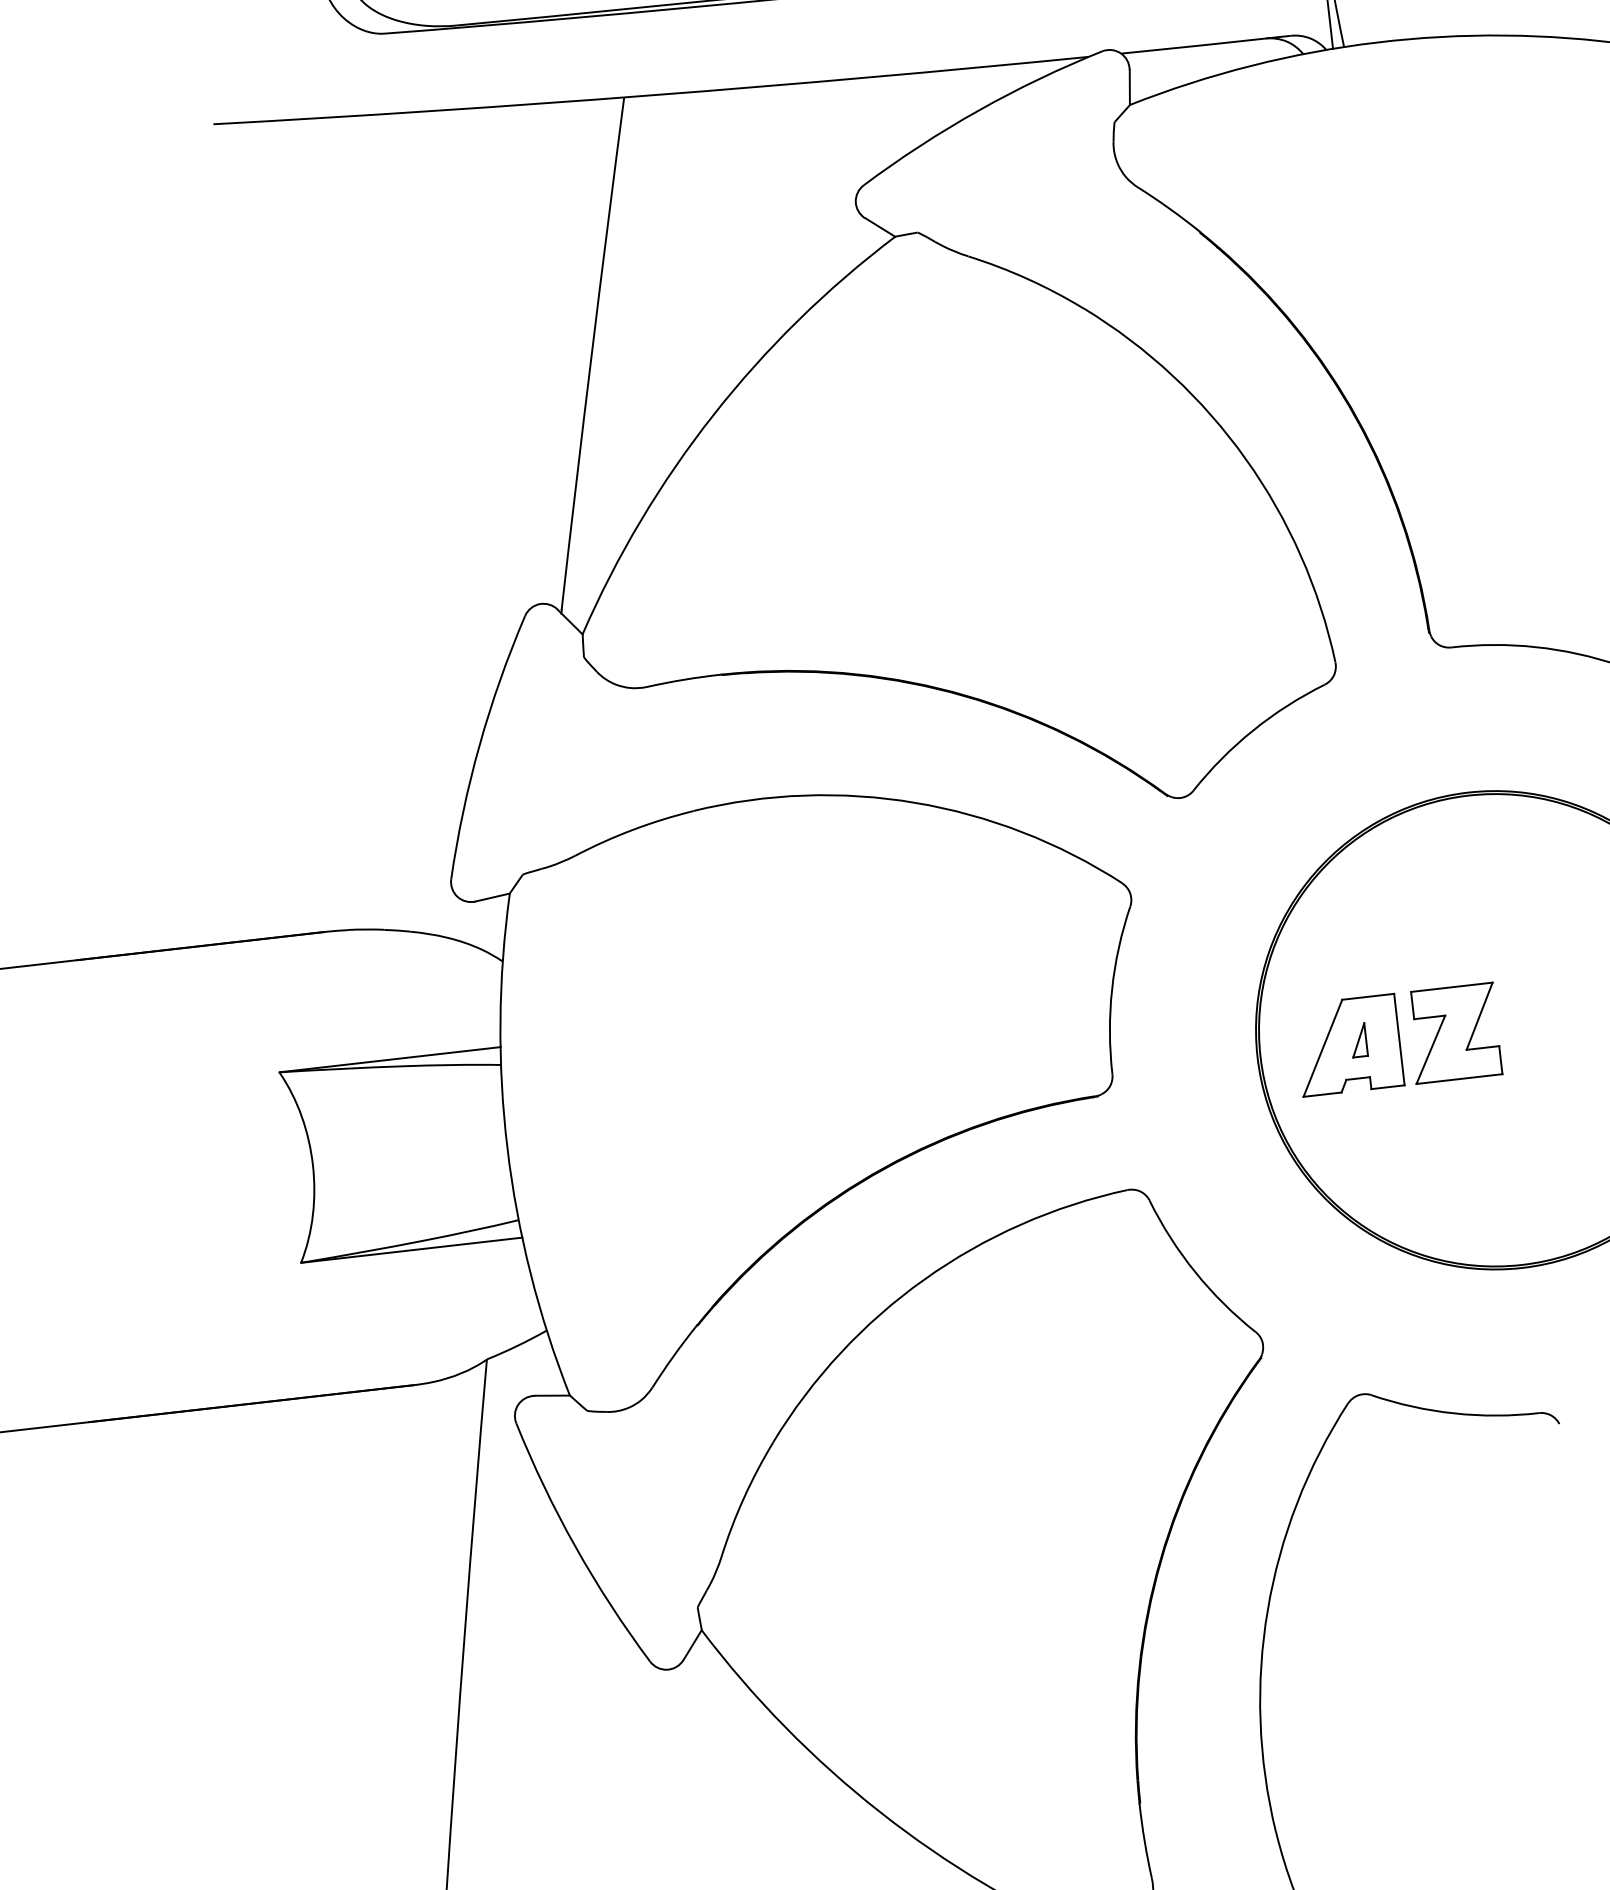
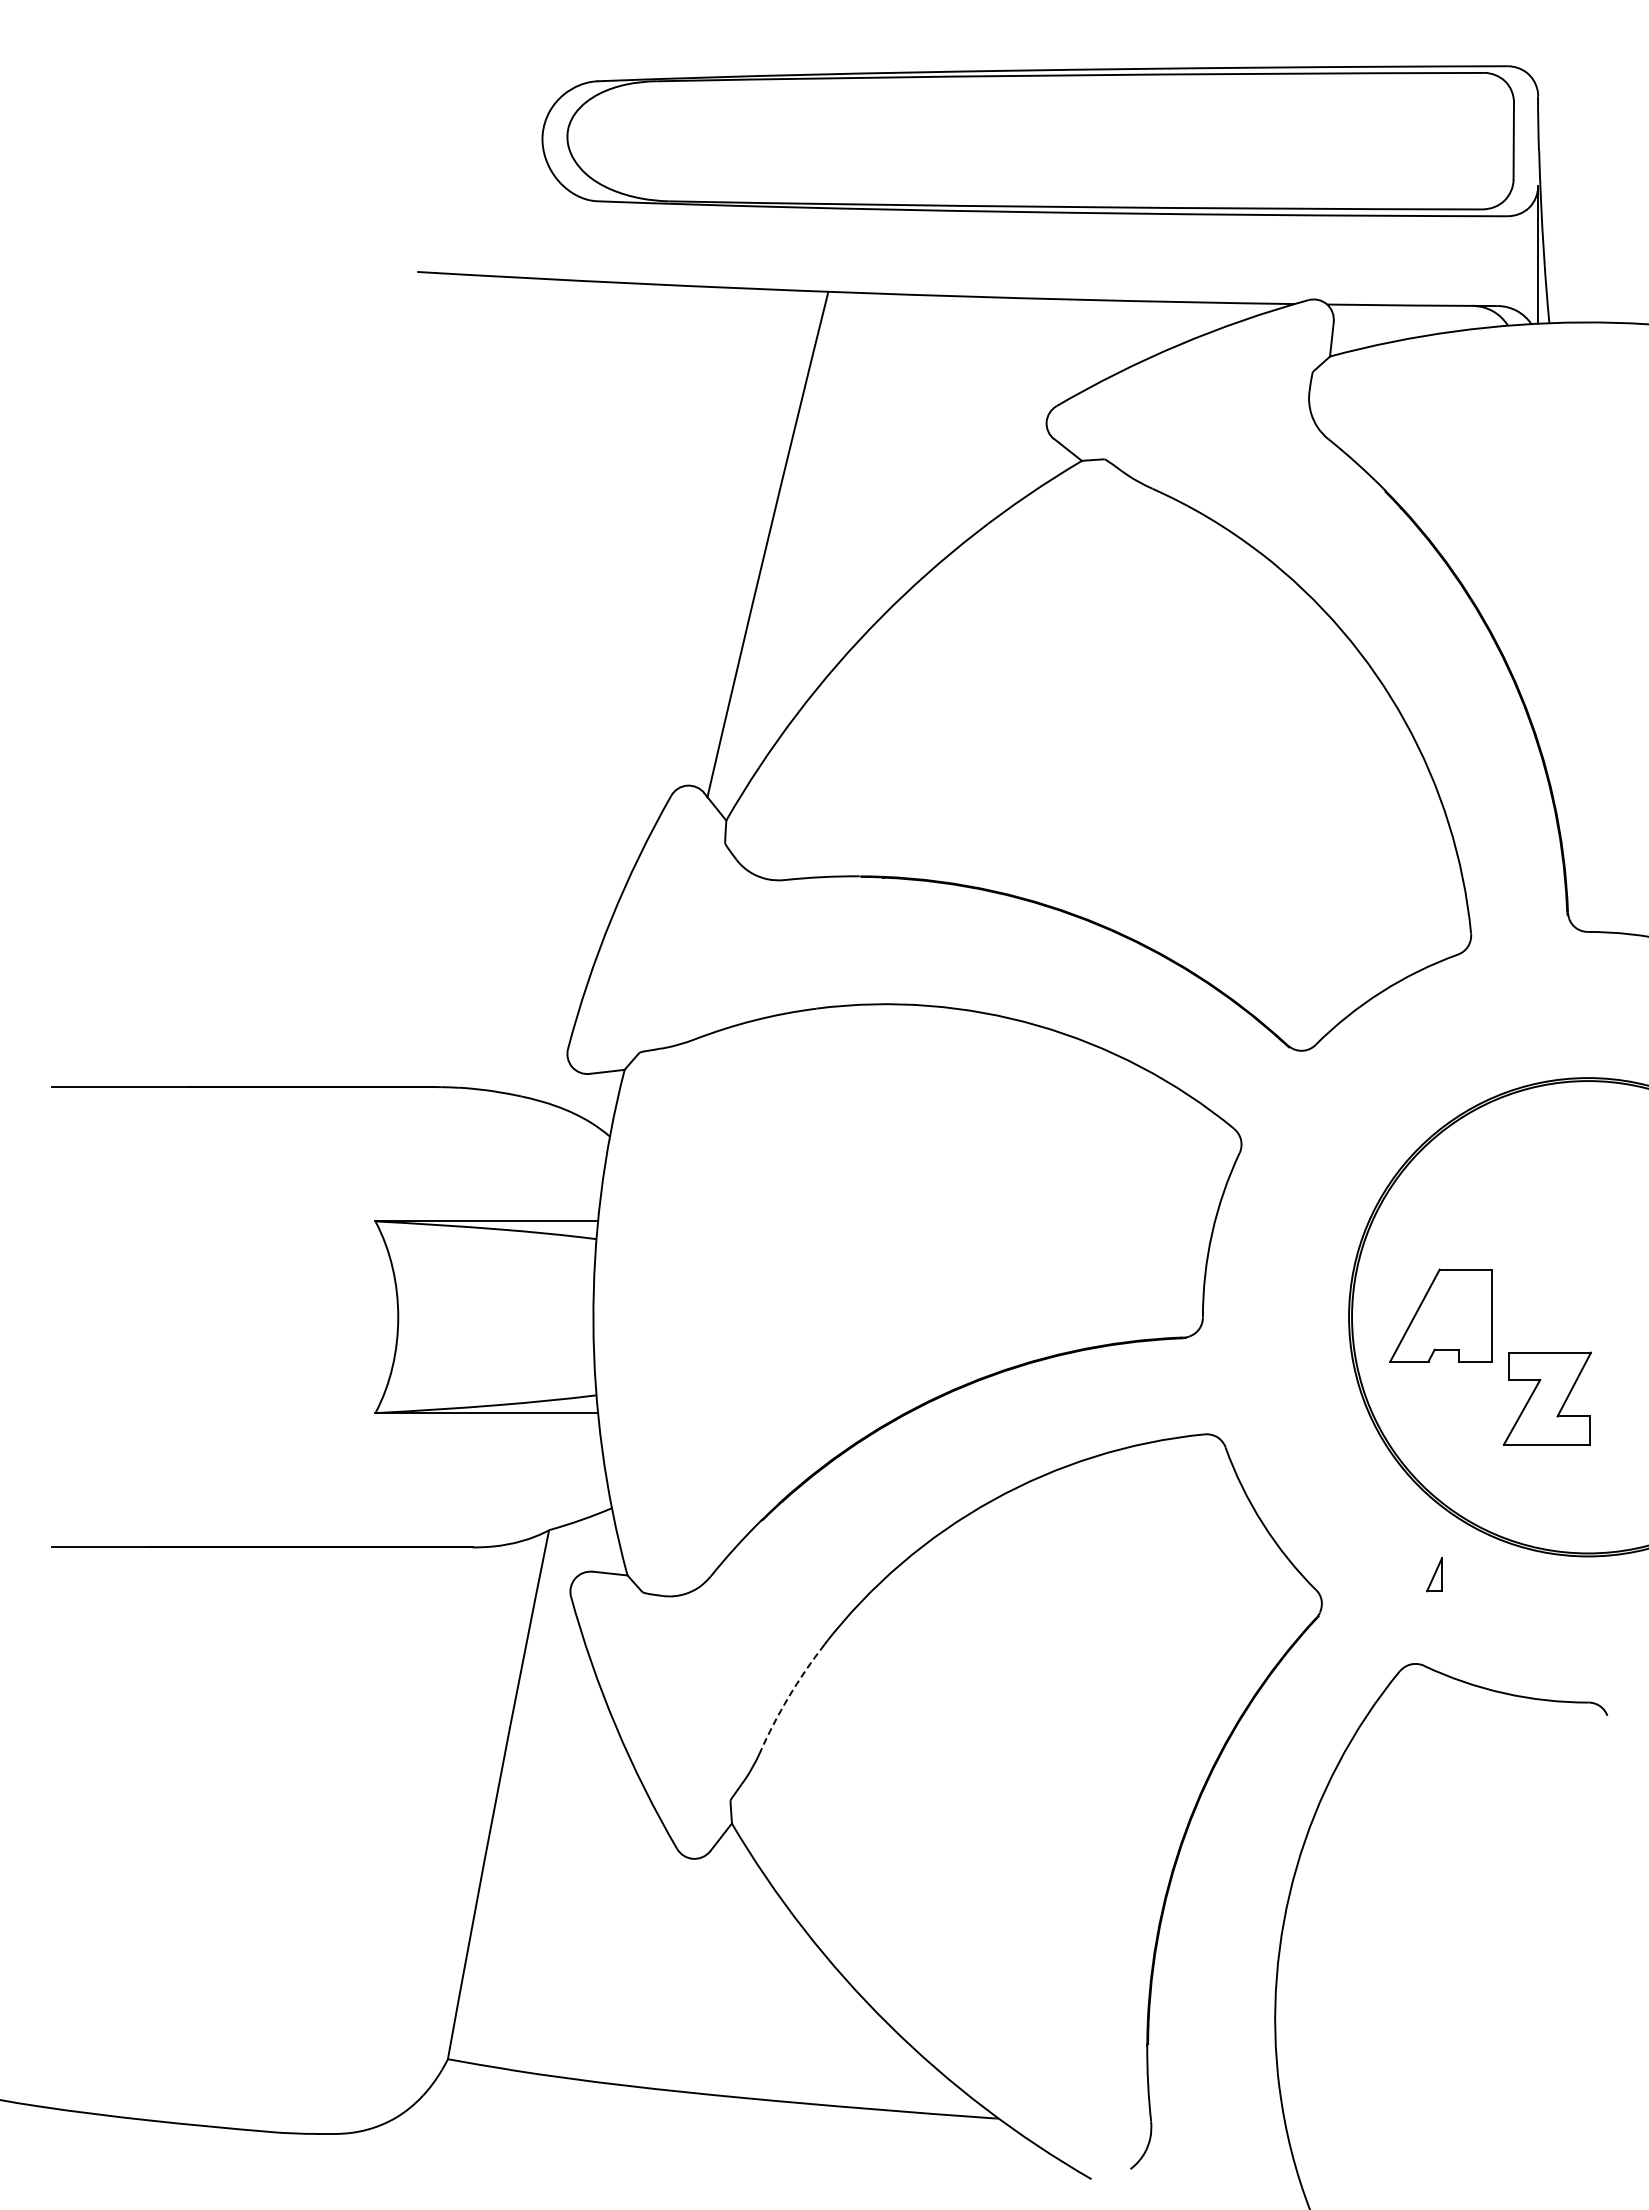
part: (1454, 1033) -> (1547, 1398), moved
part: (1358, 1040) -> (1434, 1574), moved
arc: (743, 1498) -> (788, 1697), solid -> dashed

